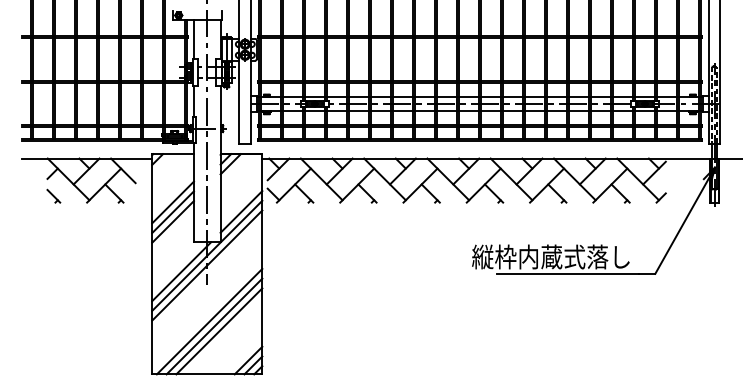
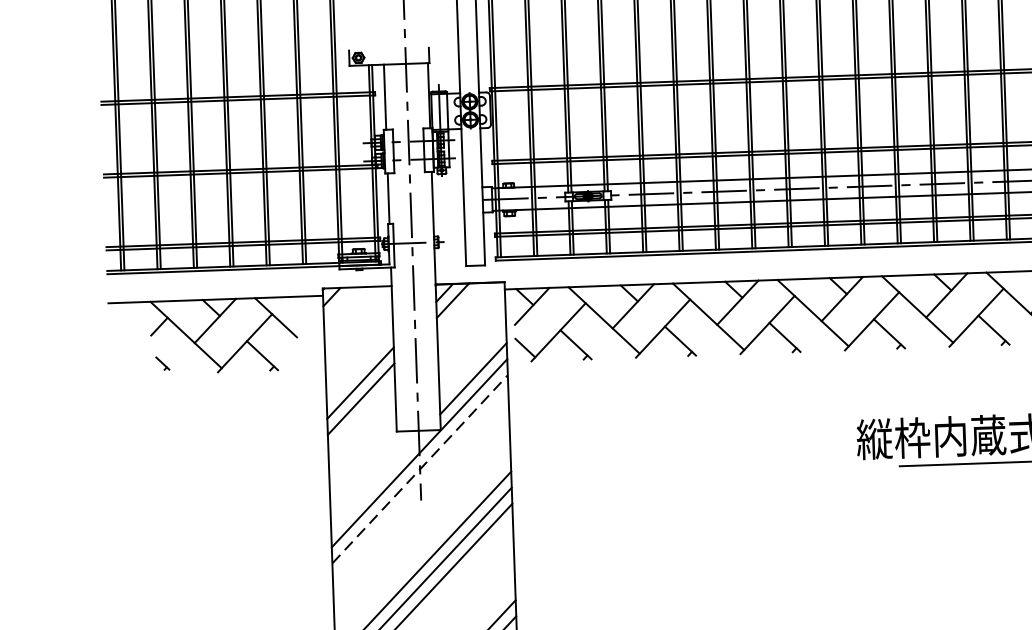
part: (53, 195) -> (162, 362), size x0.6
line: (172, 202) -> (359, 367), removed
line: (207, 265) -> (420, 469), solid -> dashed
line: (181, 271) -> (377, 480), removed

